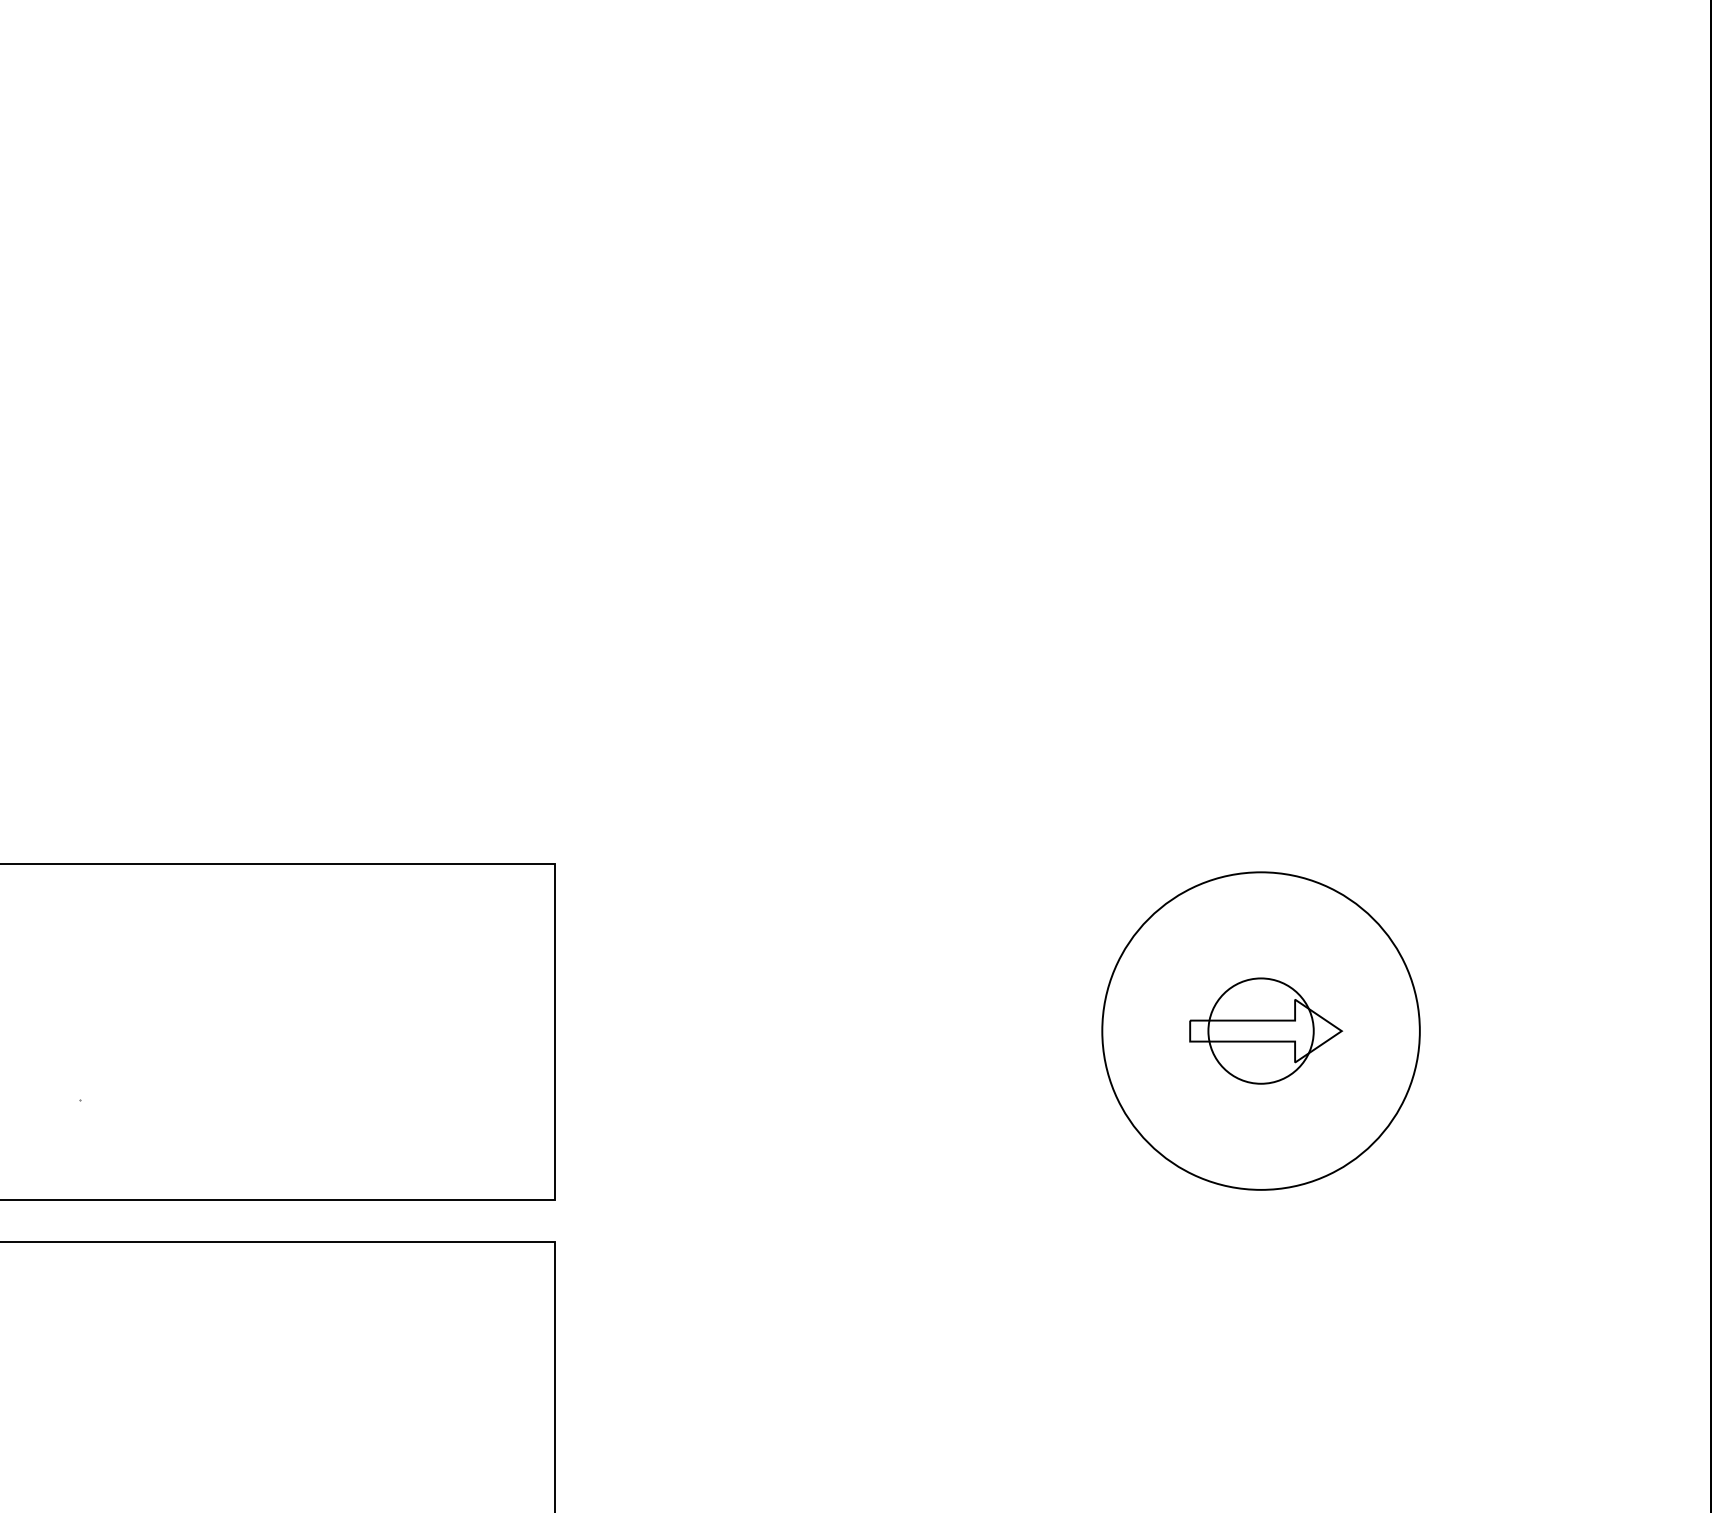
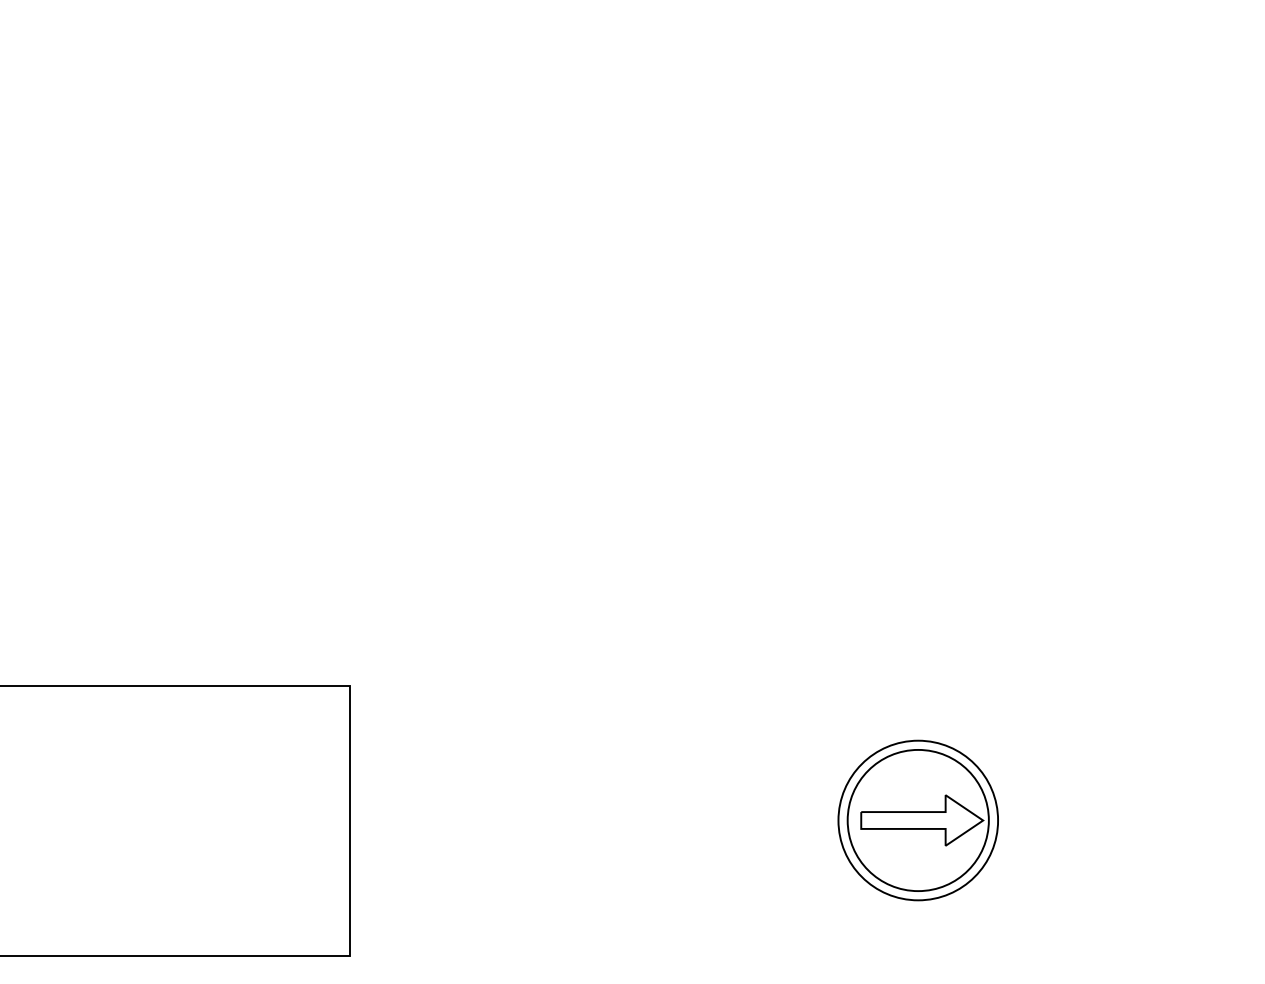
circle: (1260, 1030) -> (917, 820), size x0.62
circle: (1260, 1030) -> (917, 820), size x1.67

